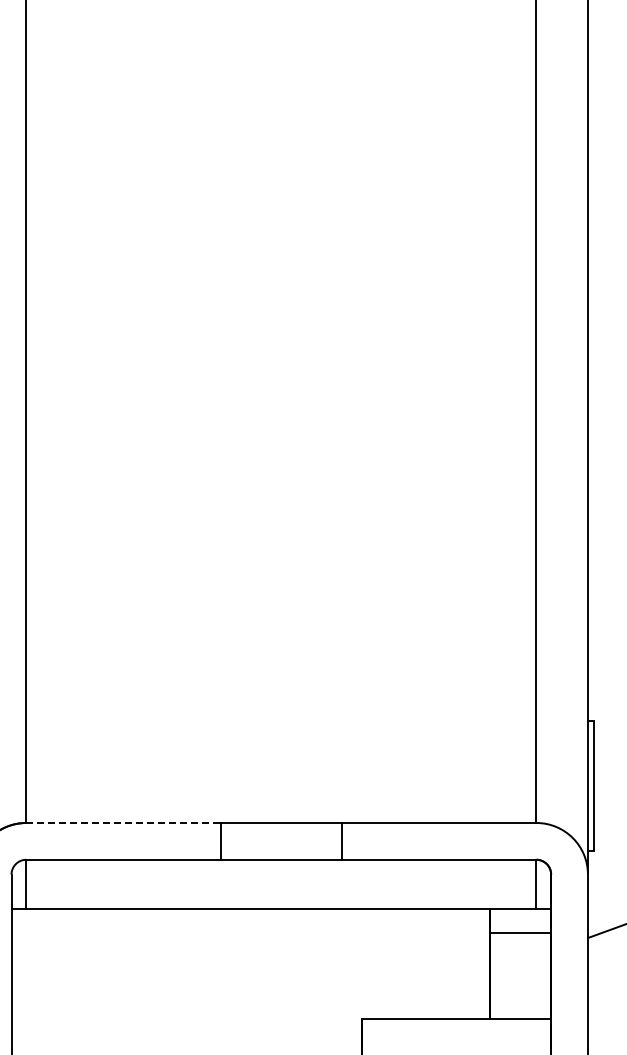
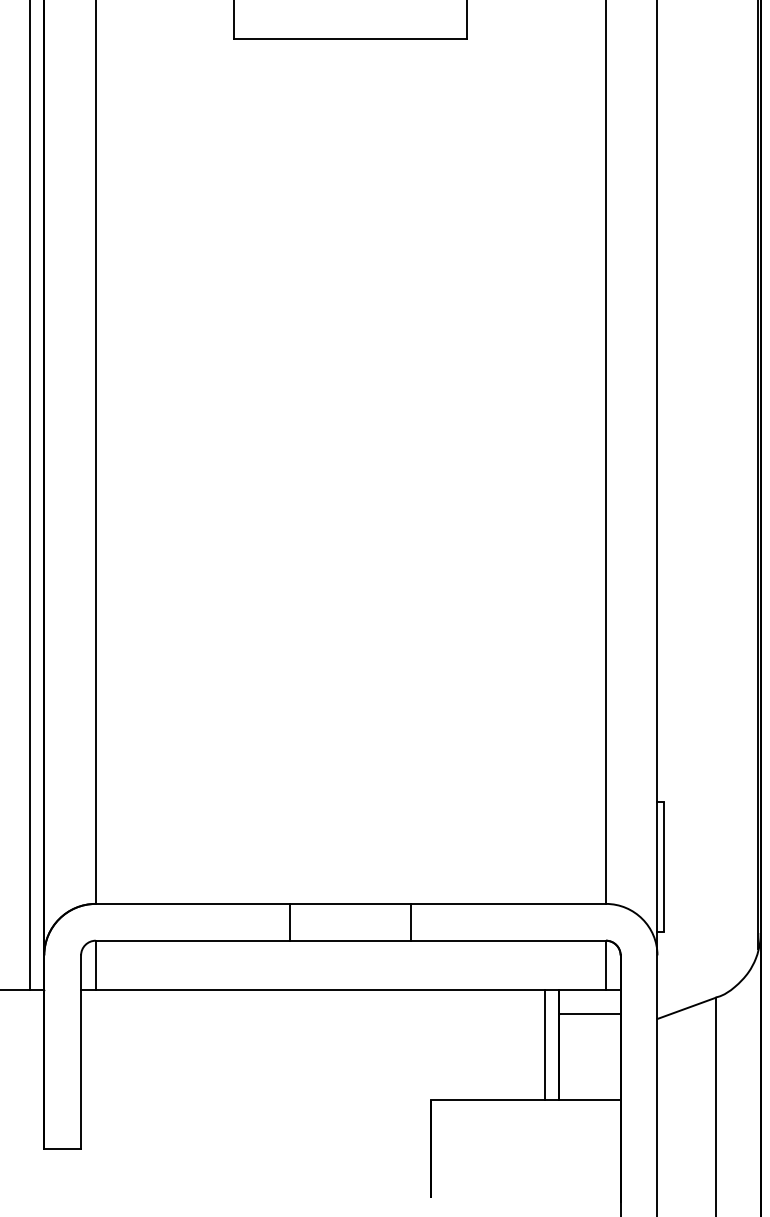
line: (123, 822) -> (193, 903), dashed -> solid
line: (474, 963) -> (544, 1044), added

